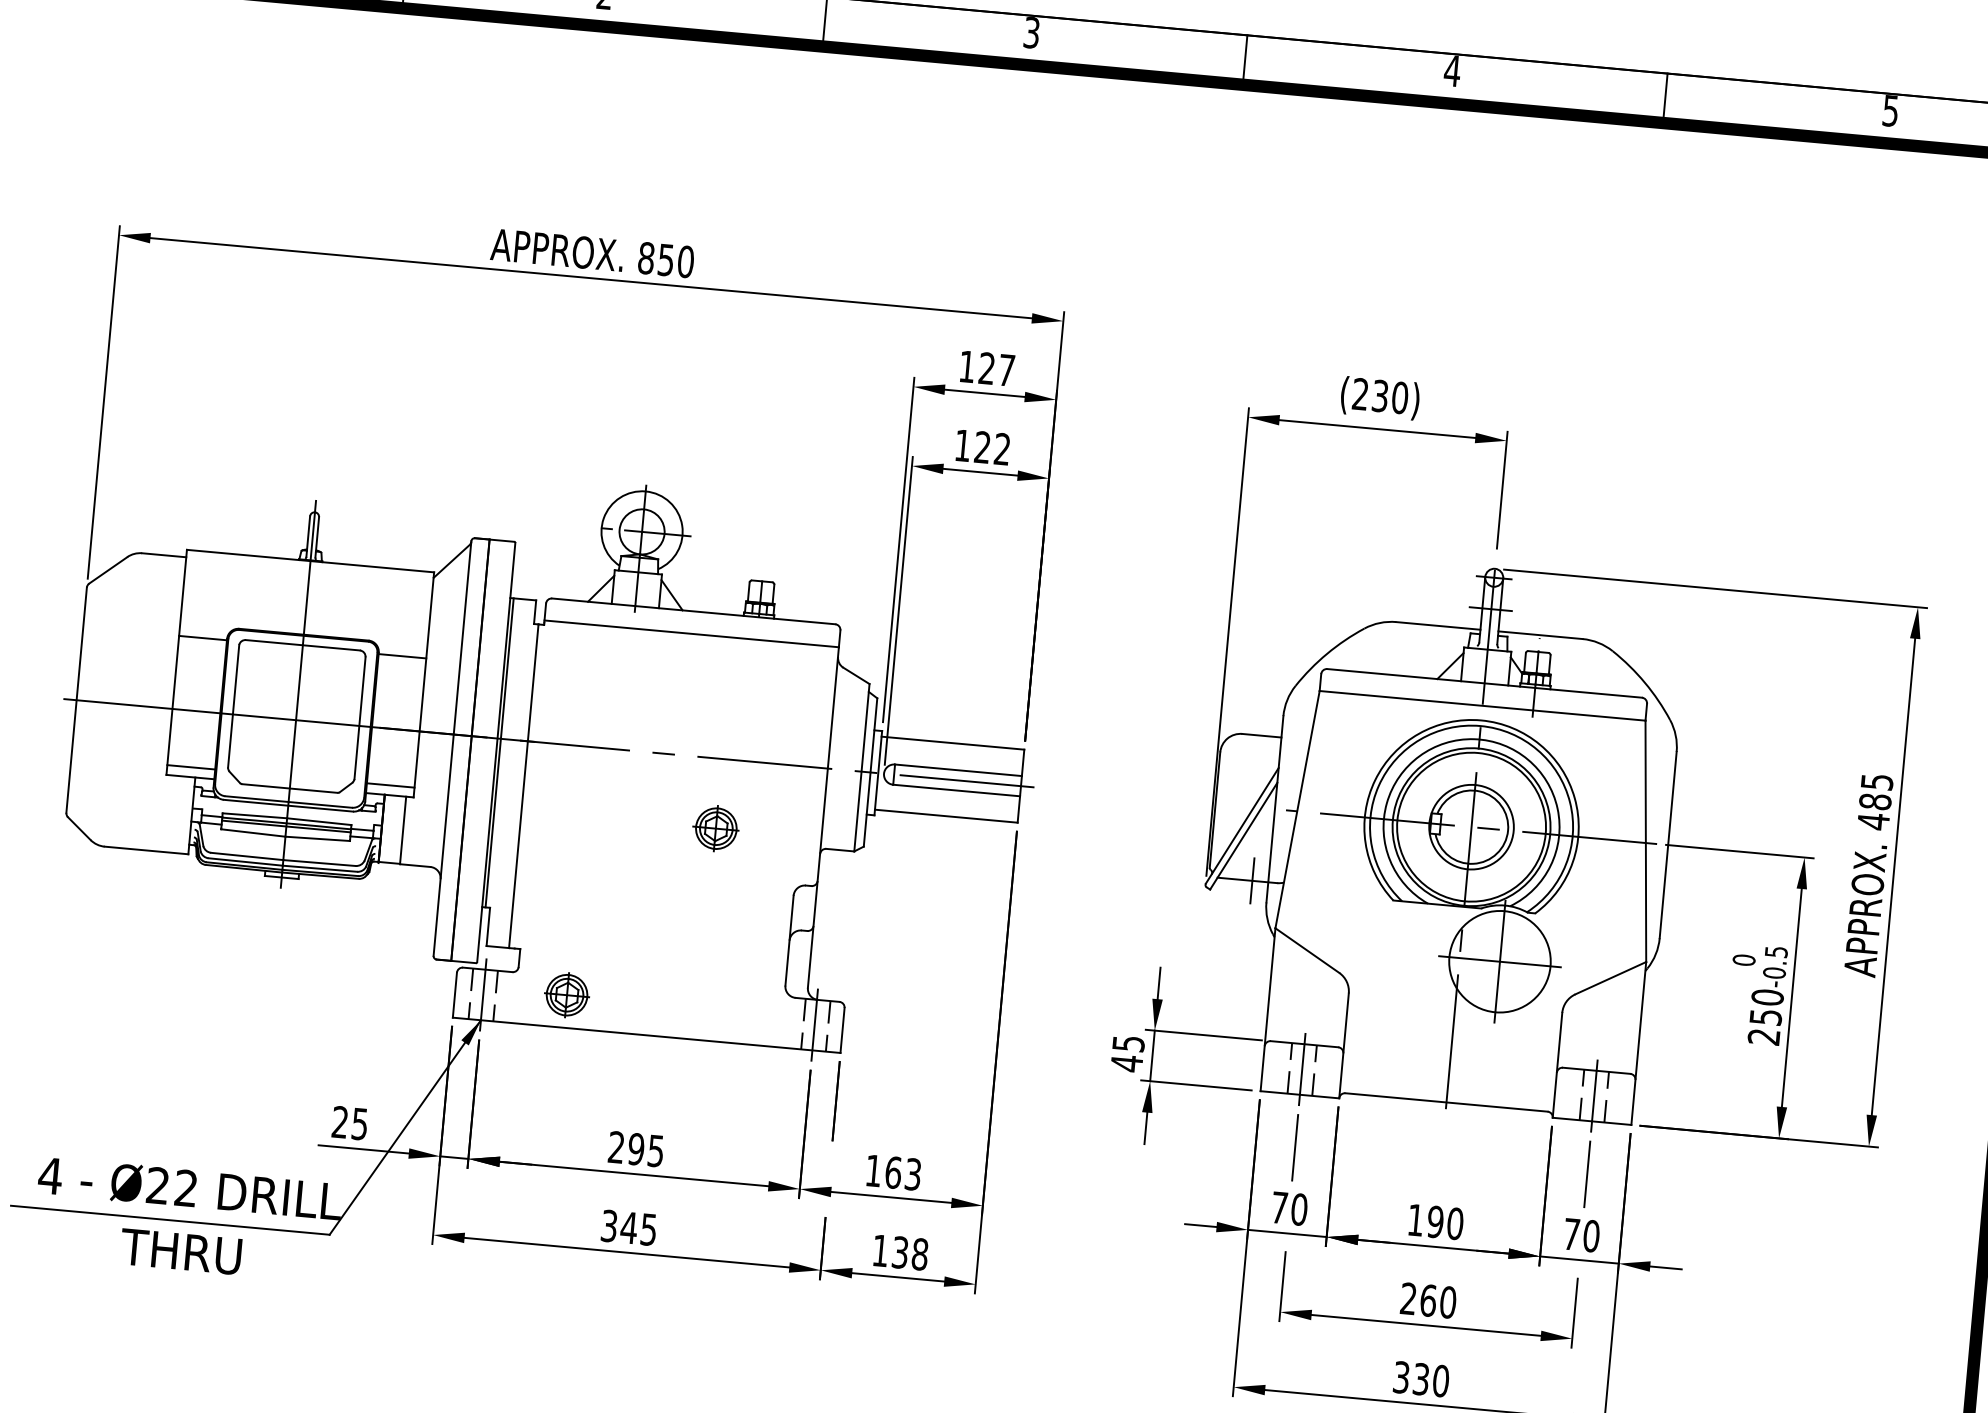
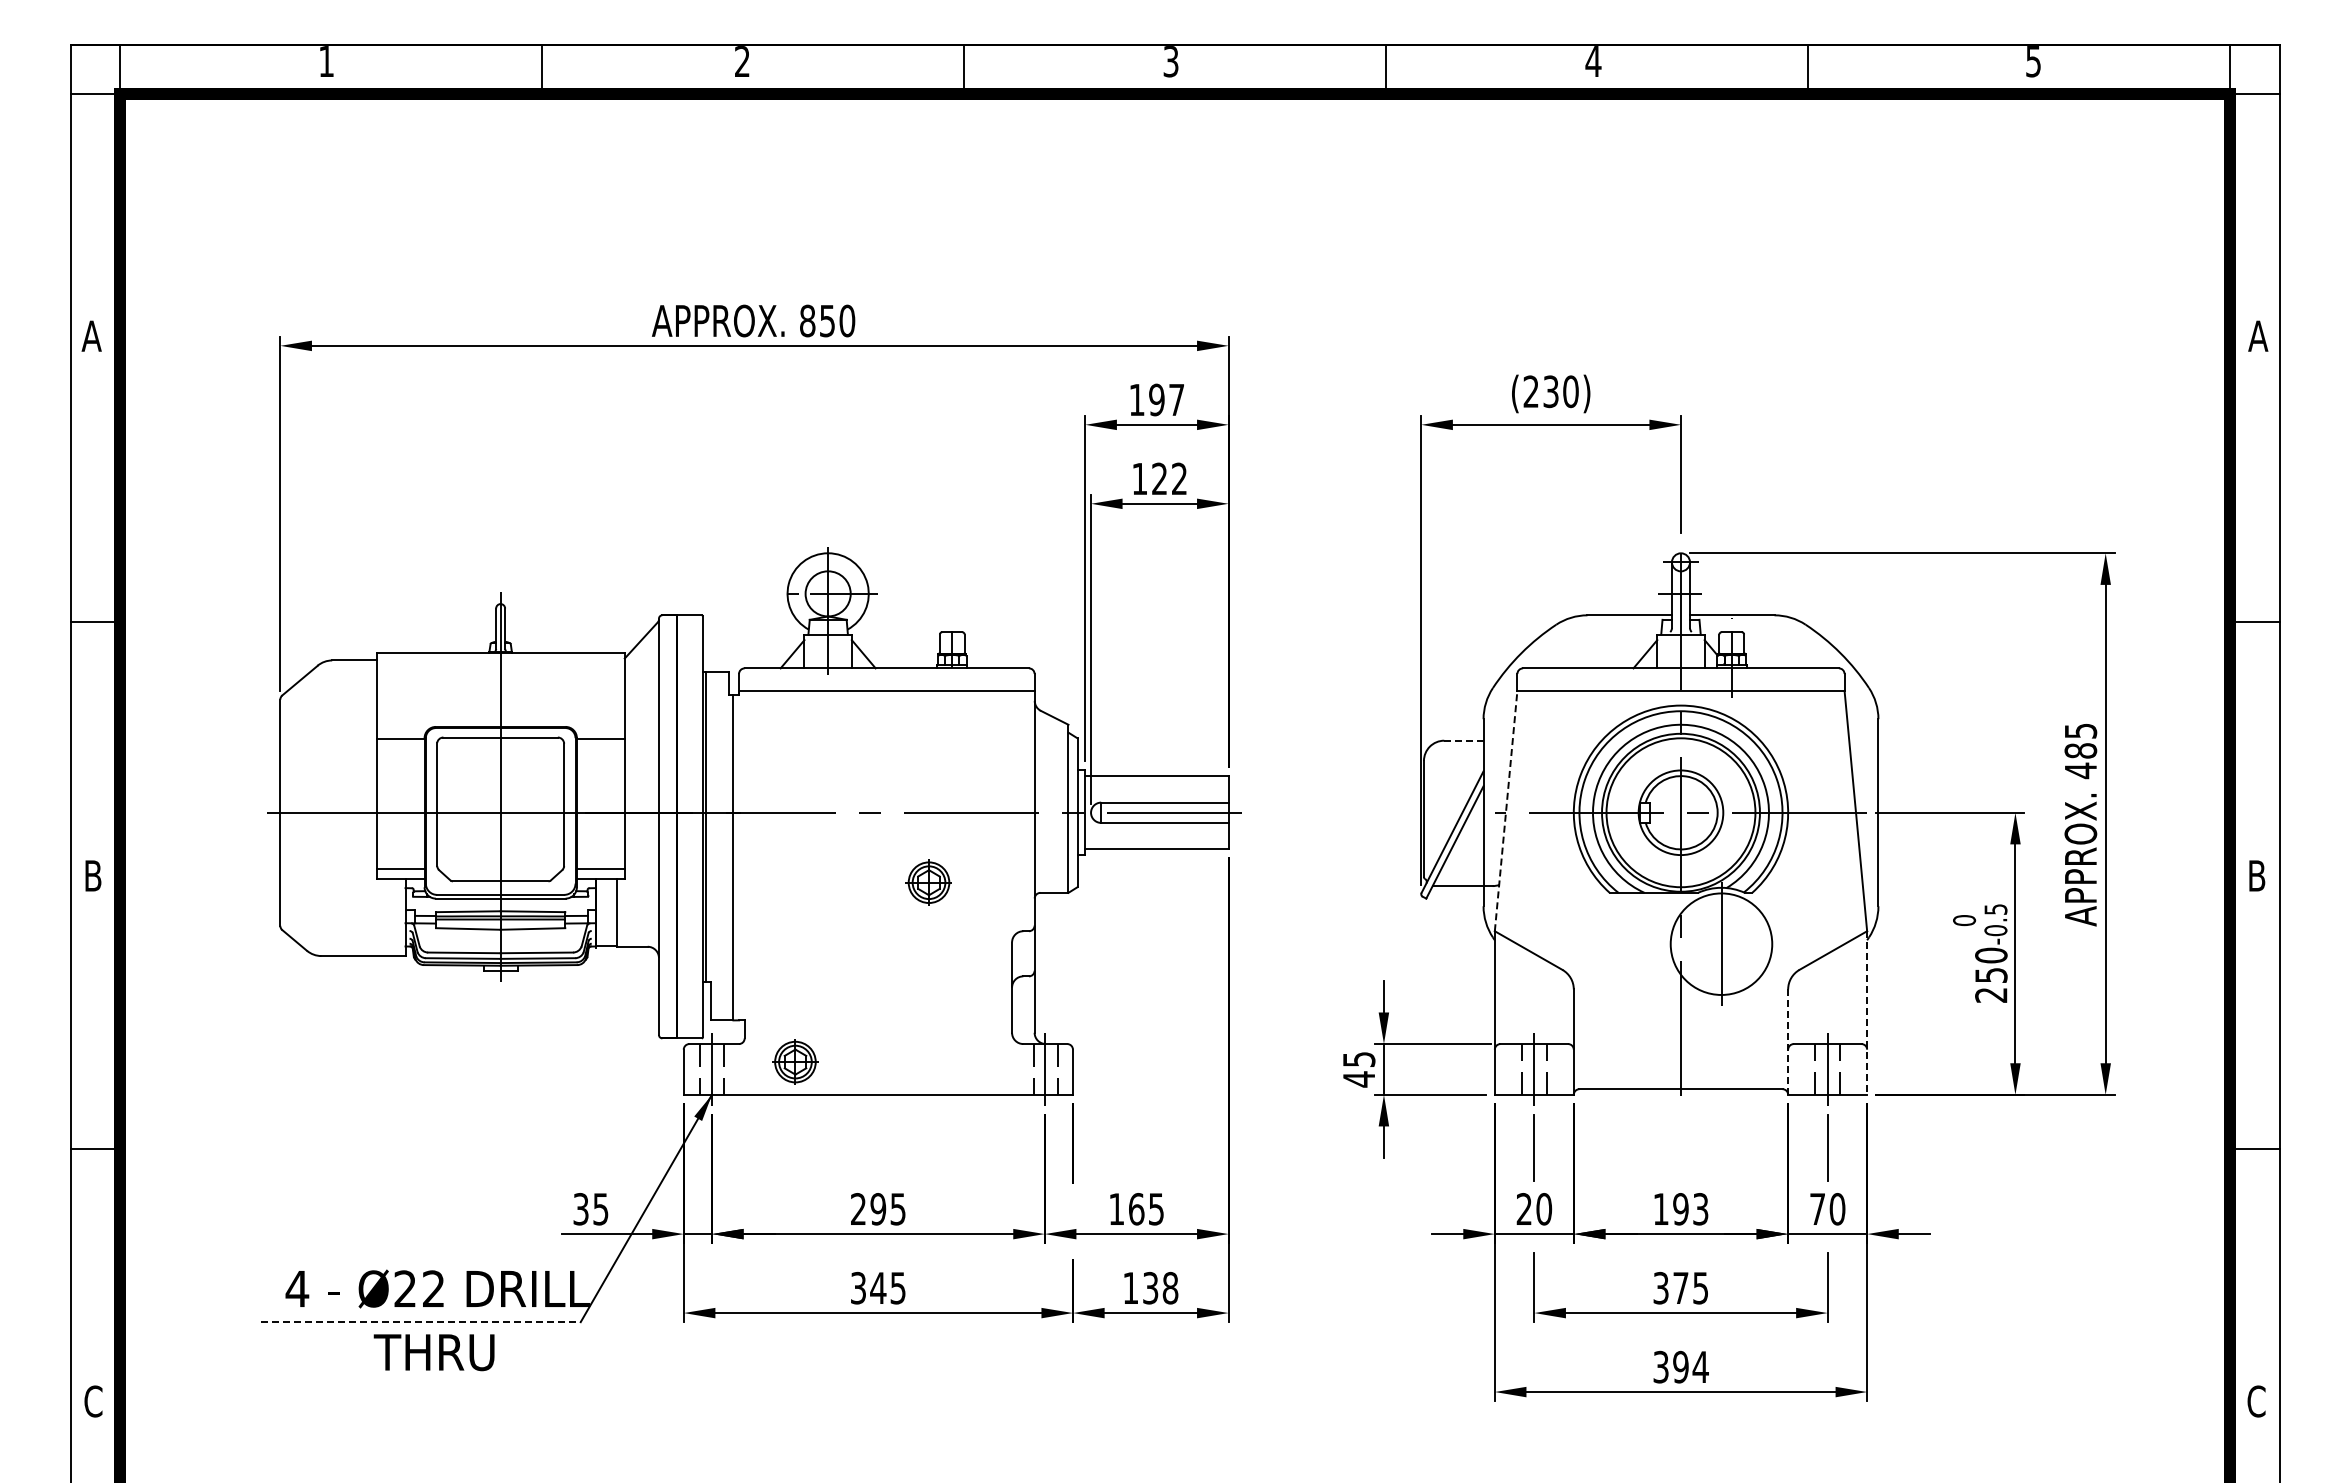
text: (986, 368) -> (1156, 399), 127 -> 197
line: (1261, 735) -> (1463, 740), solid -> dashed
line: (1297, 810) -> (1506, 811), solid -> dashed
line: (1252, 880) -> (1467, 885), removed
line: (1499, 962) -> (1721, 944), removed
line: (1639, 1043) -> (1867, 1013), solid -> dashed
line: (1557, 1065) -> (1788, 1042), solid -> dashed
text: (339, 1122) -> (580, 1209), 25 -> 35
text: (913, 1173) -> (1156, 1208), 163 -> 165
text: (1278, 1207) -> (1523, 1208), 70 -> 20
line: (170, 1220) -> (420, 1322), solid -> dashed
text: (1455, 1224) -> (1700, 1209), 190 -> 193
text: (1428, 1299) -> (1680, 1287), 260 -> 375
text: (1430, 1379) -> (1690, 1366), 330 -> 394

